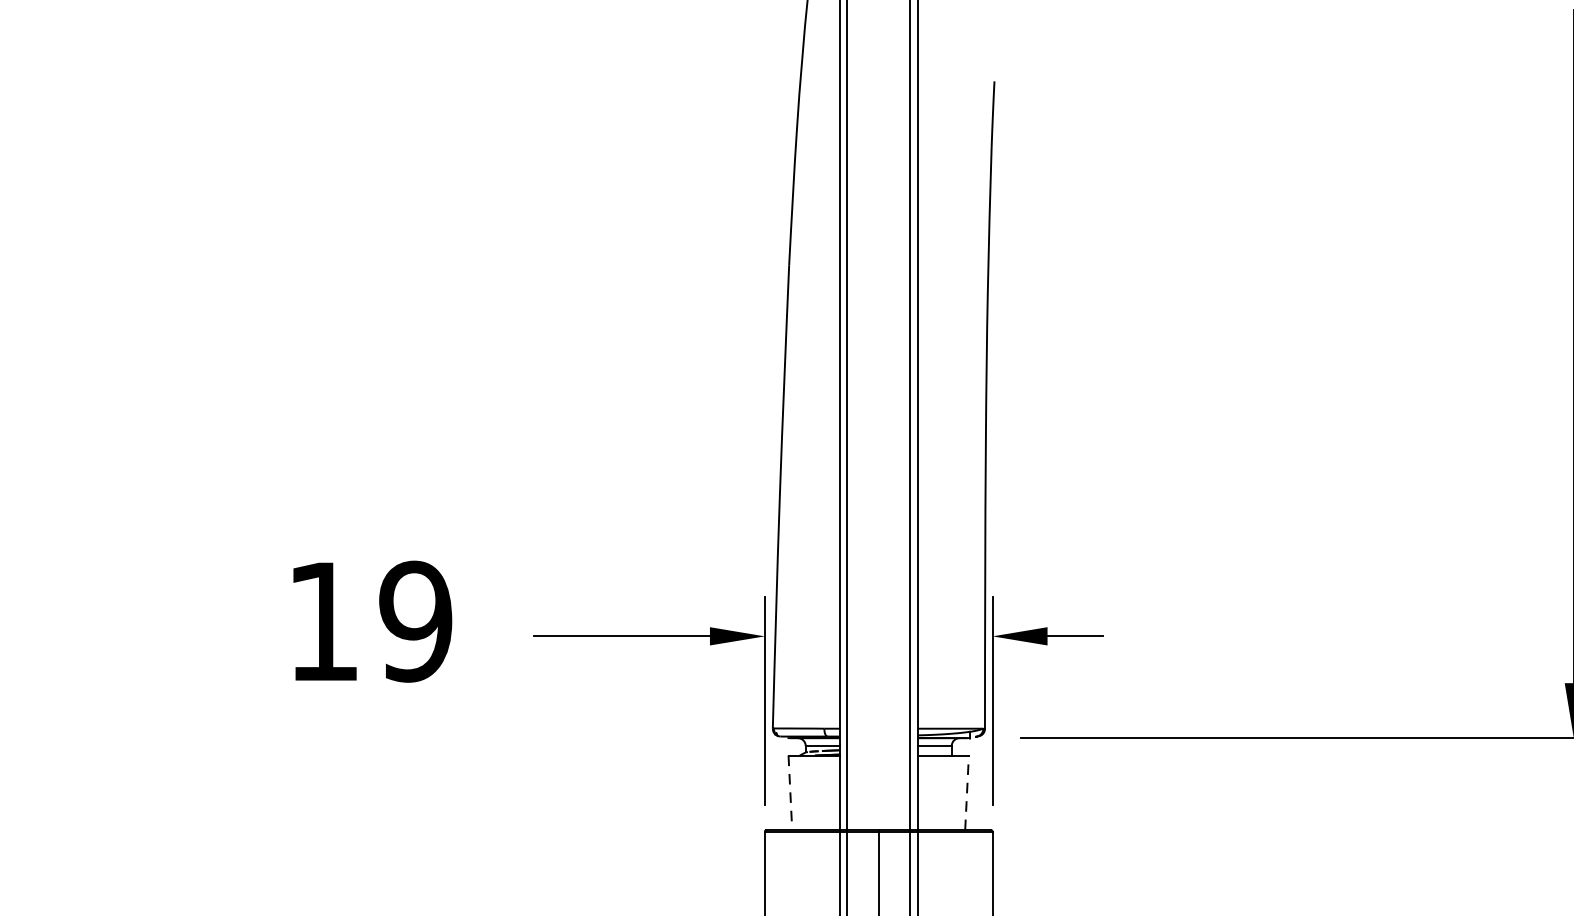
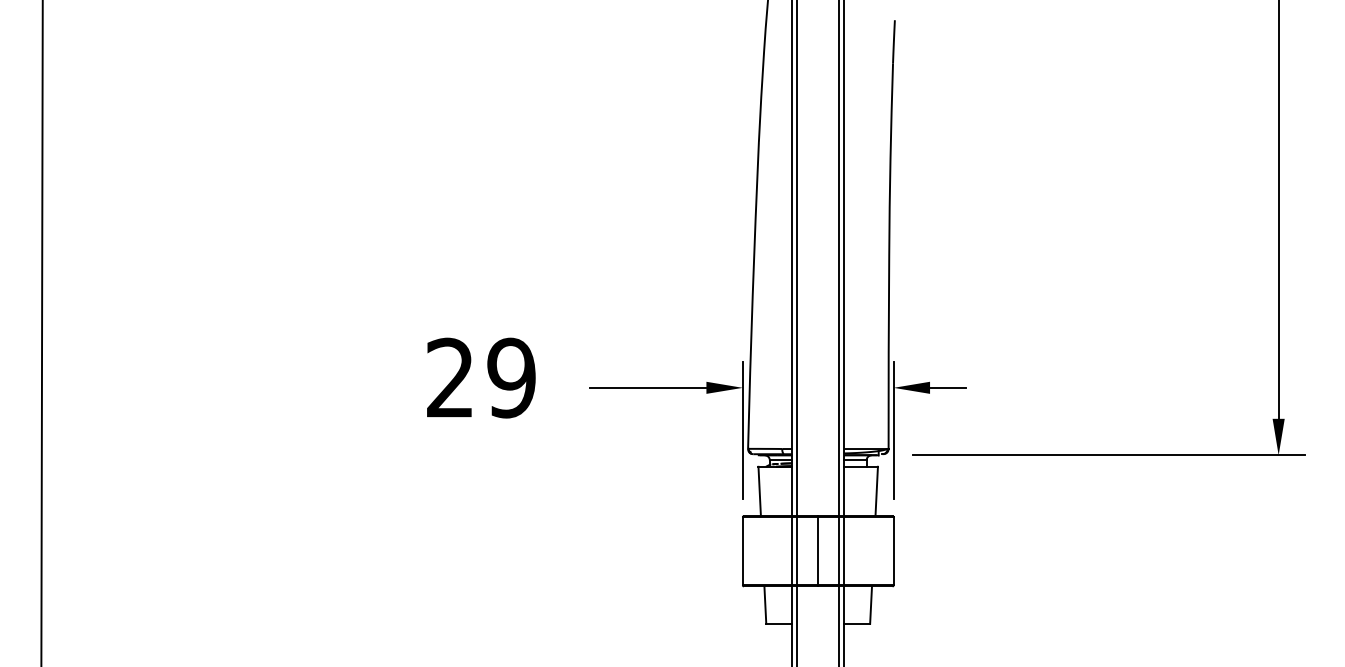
text: (322, 620) -> (449, 377), 19 -> 29
line: (790, 792) -> (759, 491), dashed -> solid
line: (966, 792) -> (876, 491), dashed -> solid

